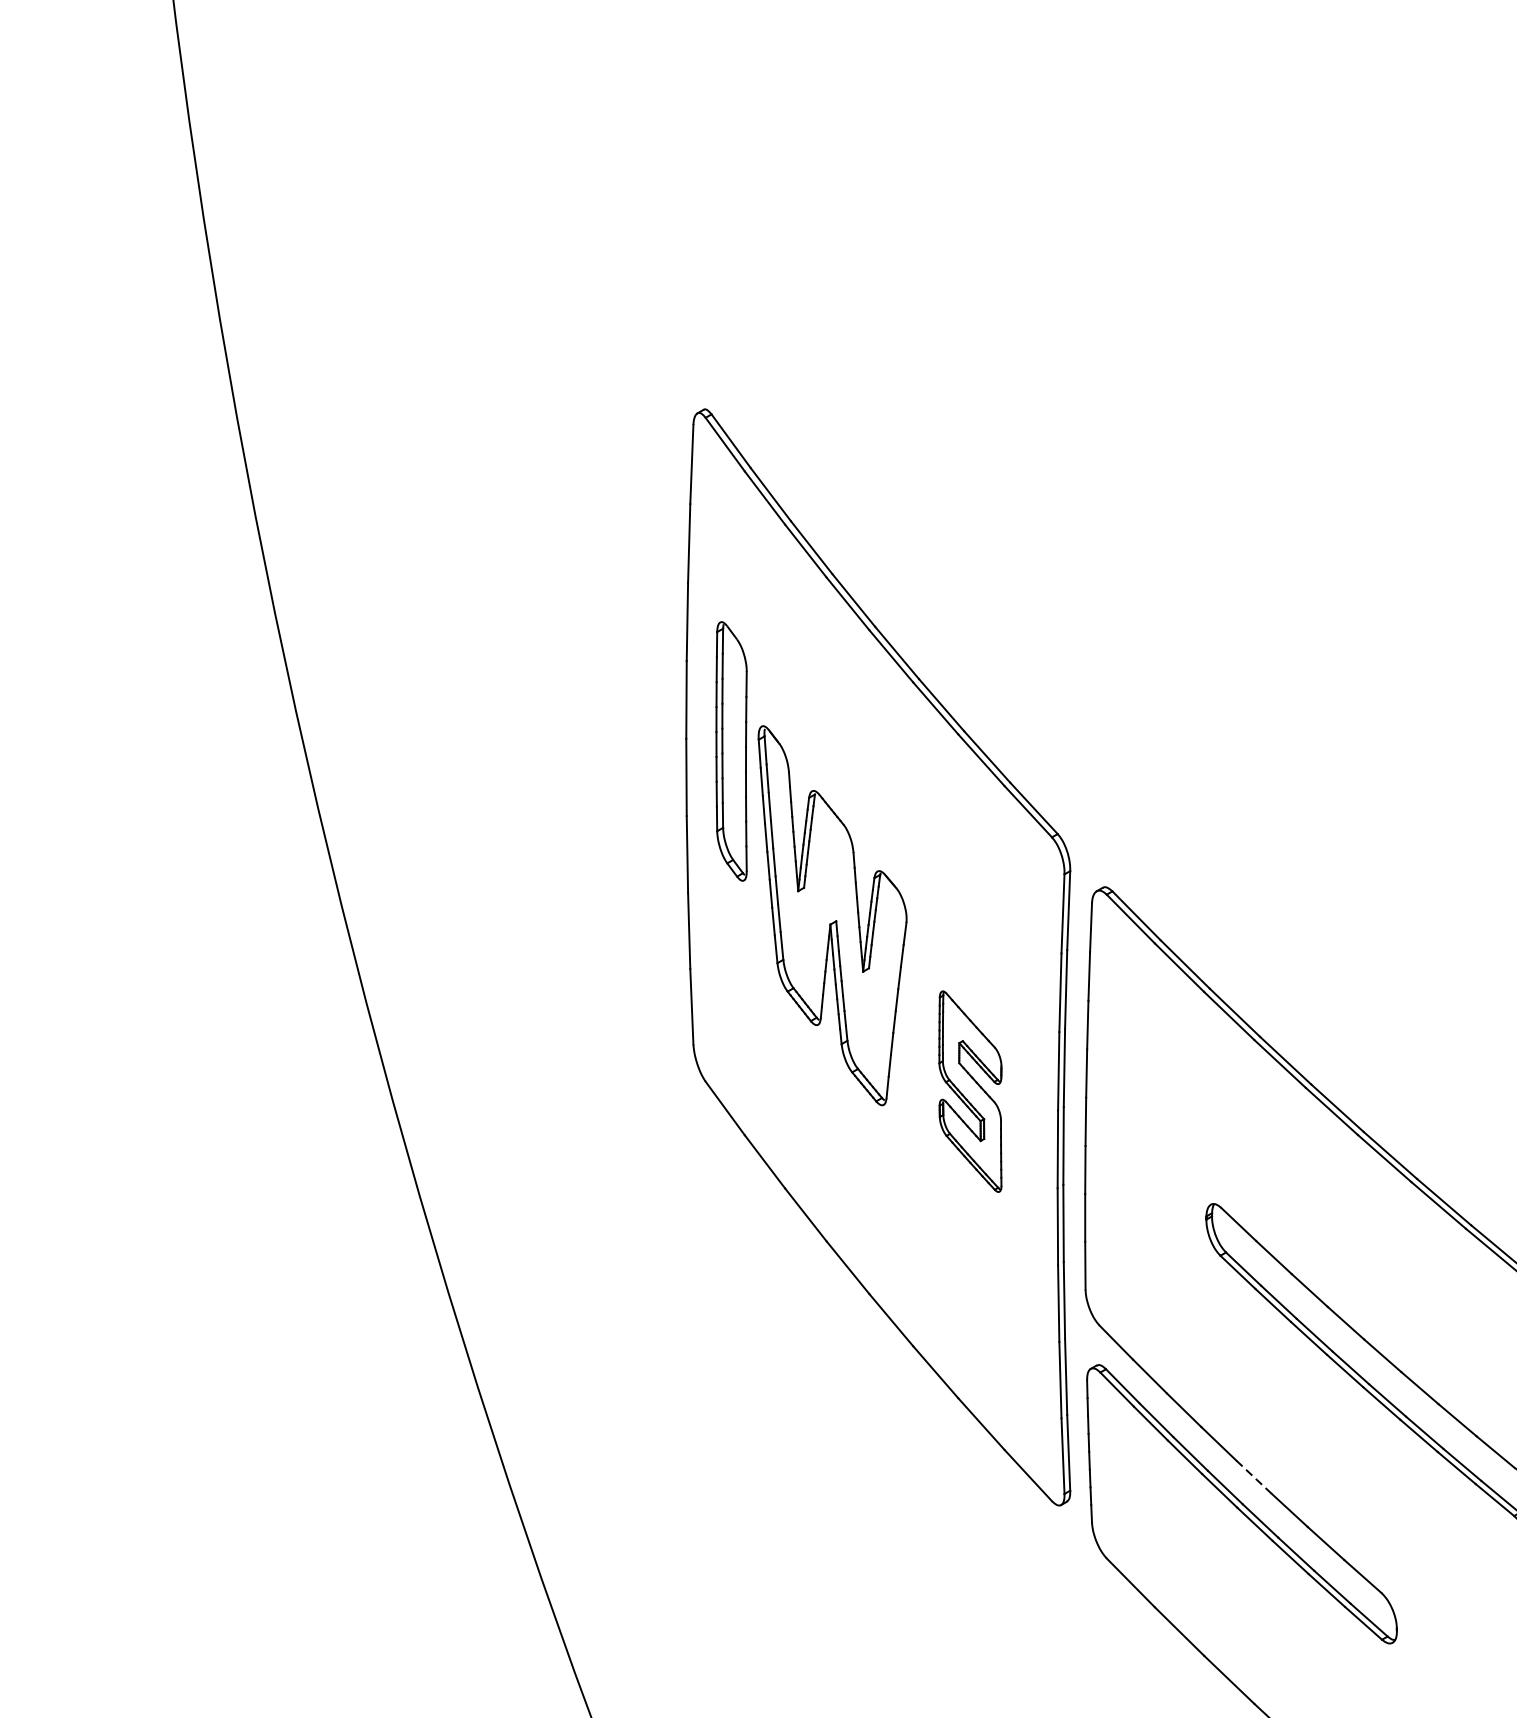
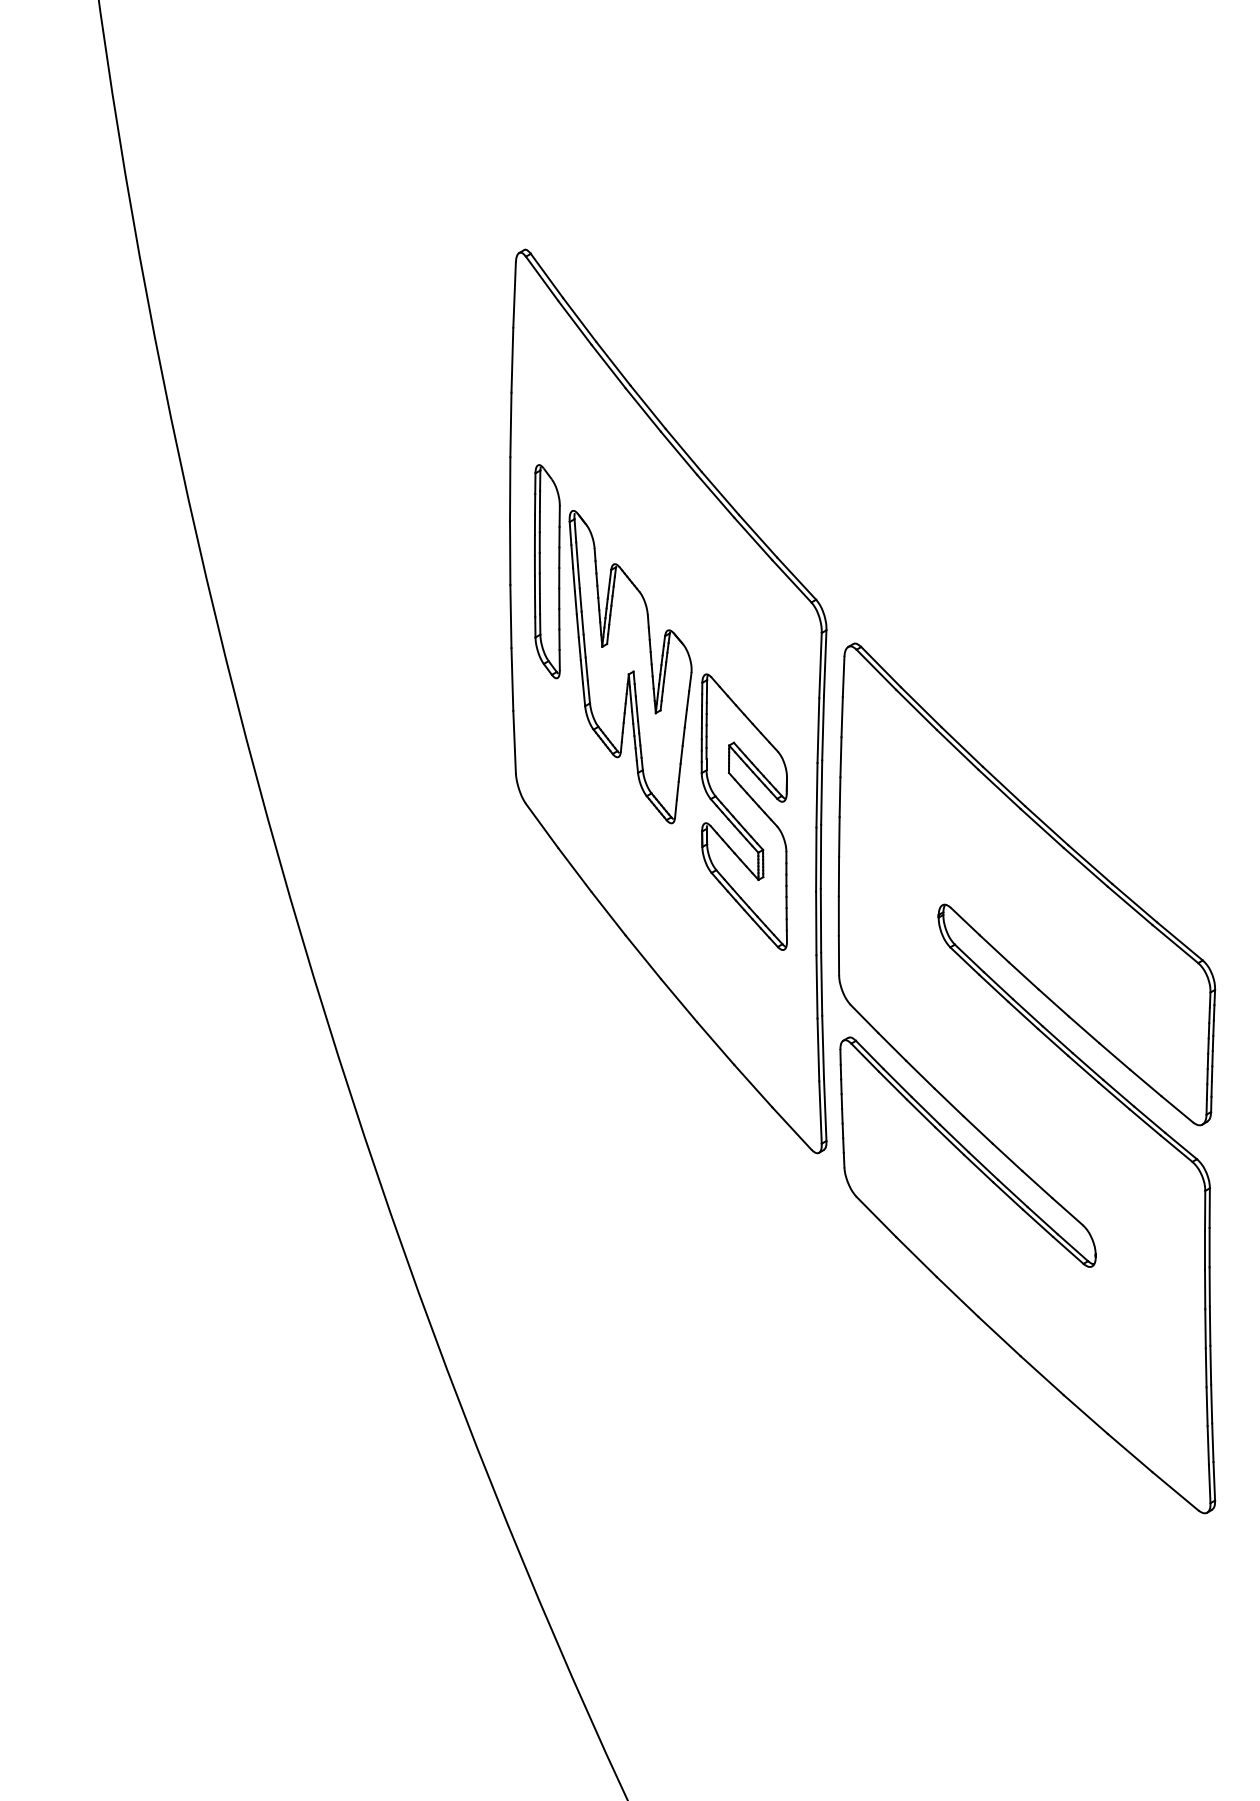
part: (730, 751) -> (546, 571), moved
part: (969, 1090) -> (743, 811), size x1.67
line: (1254, 1477) -> (978, 1130), dashed -> solid

